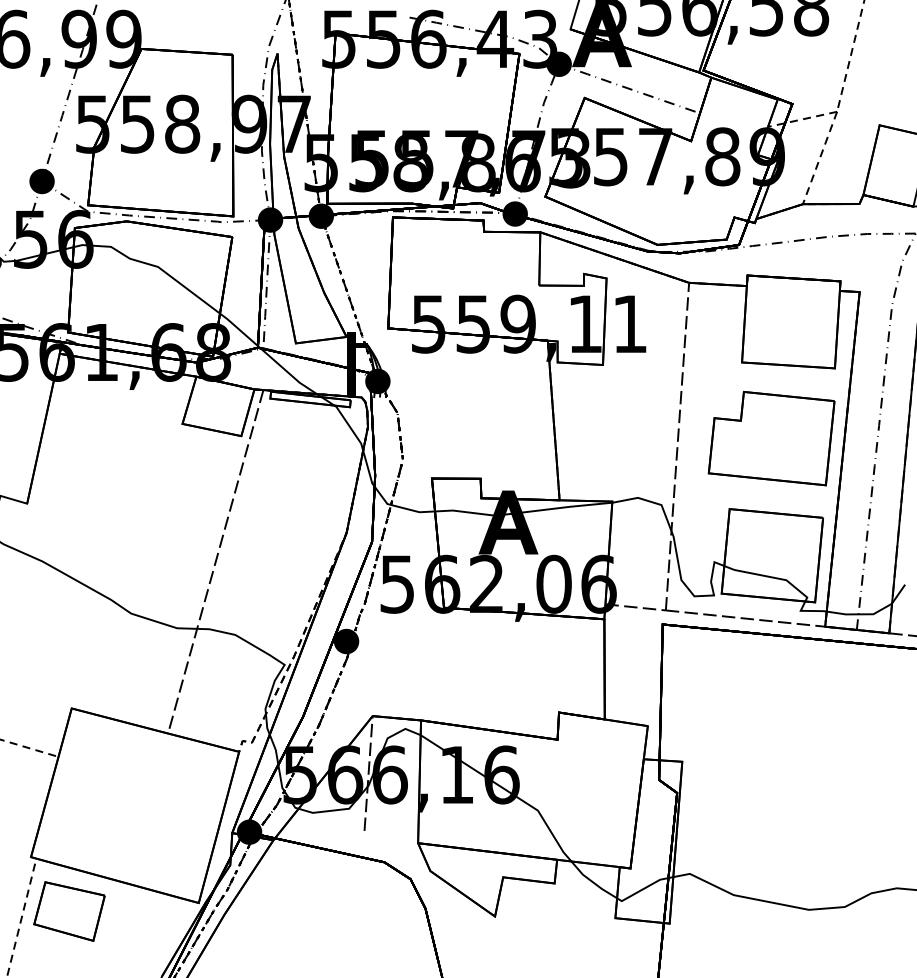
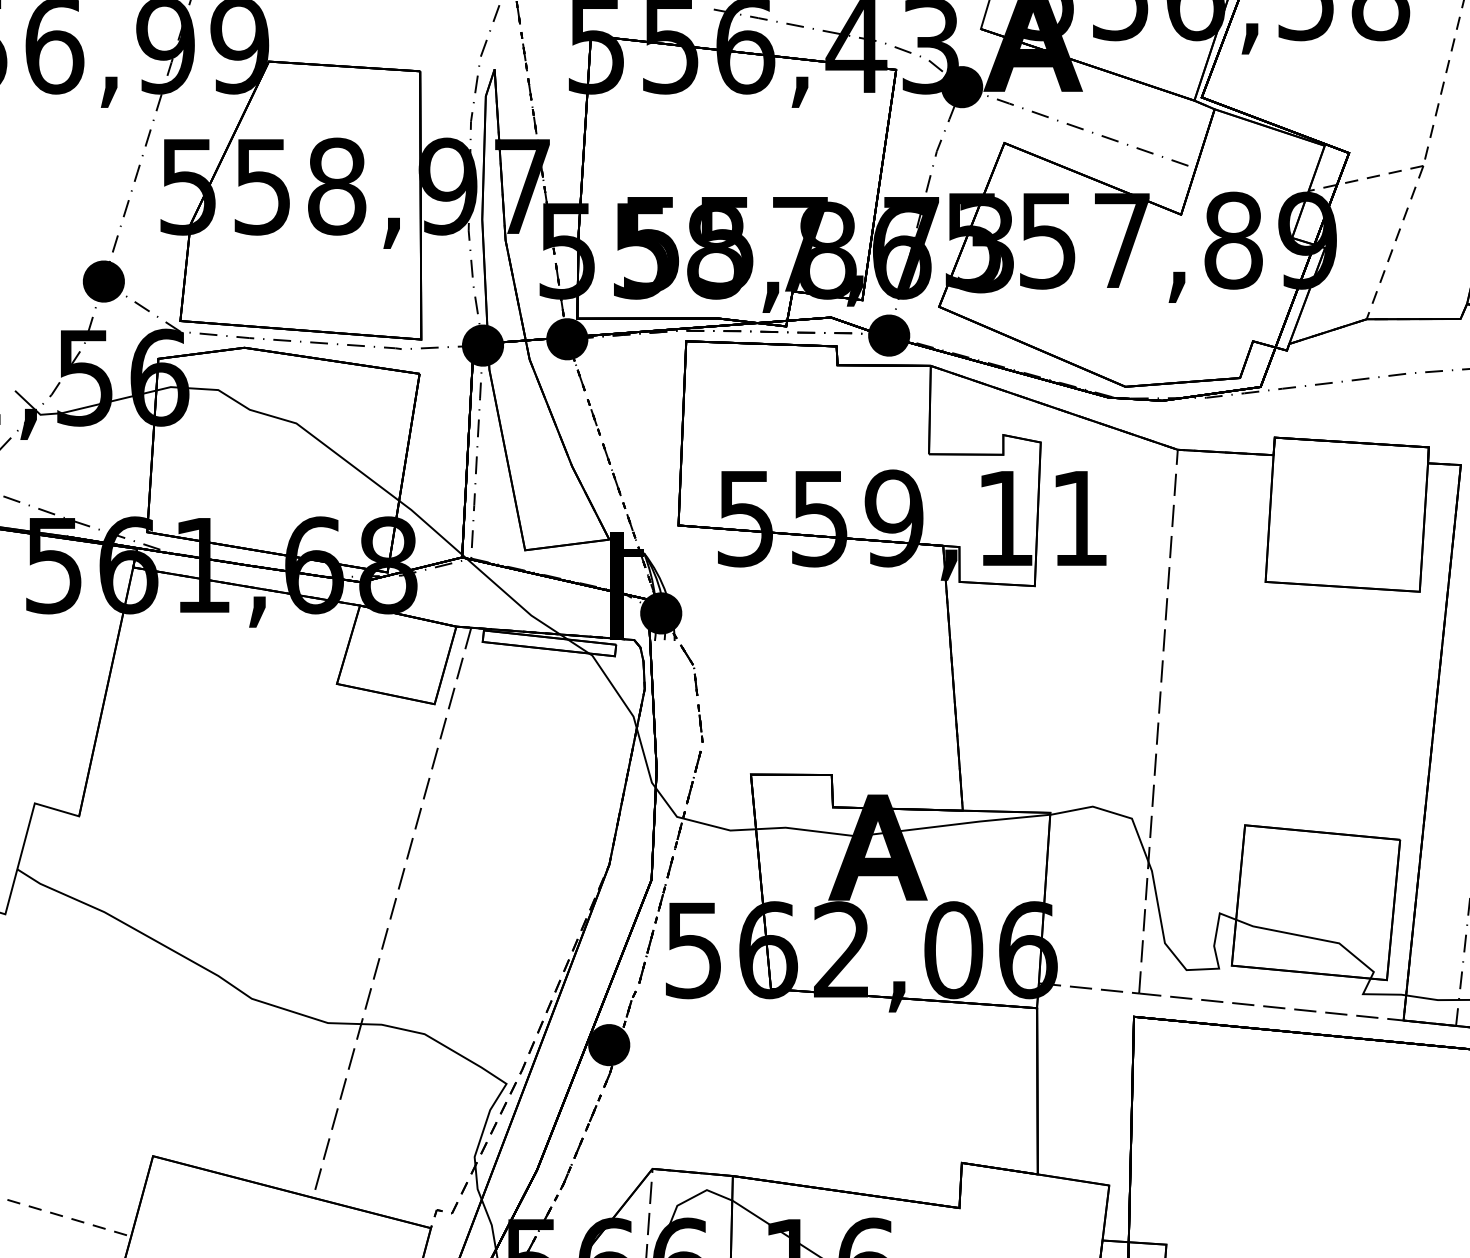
part: (771, 438) -> (1314, 708), removed

